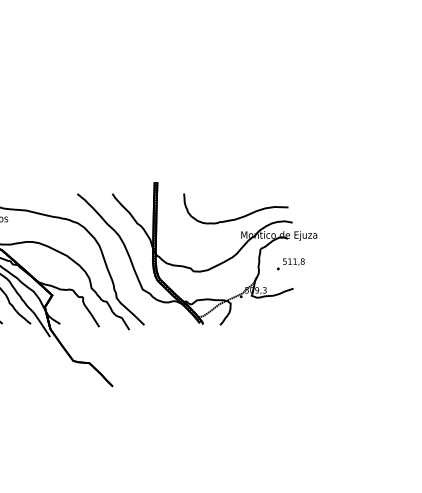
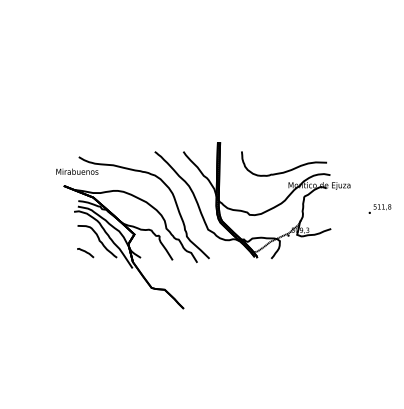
text: (290, 263) -> (379, 208), moved

